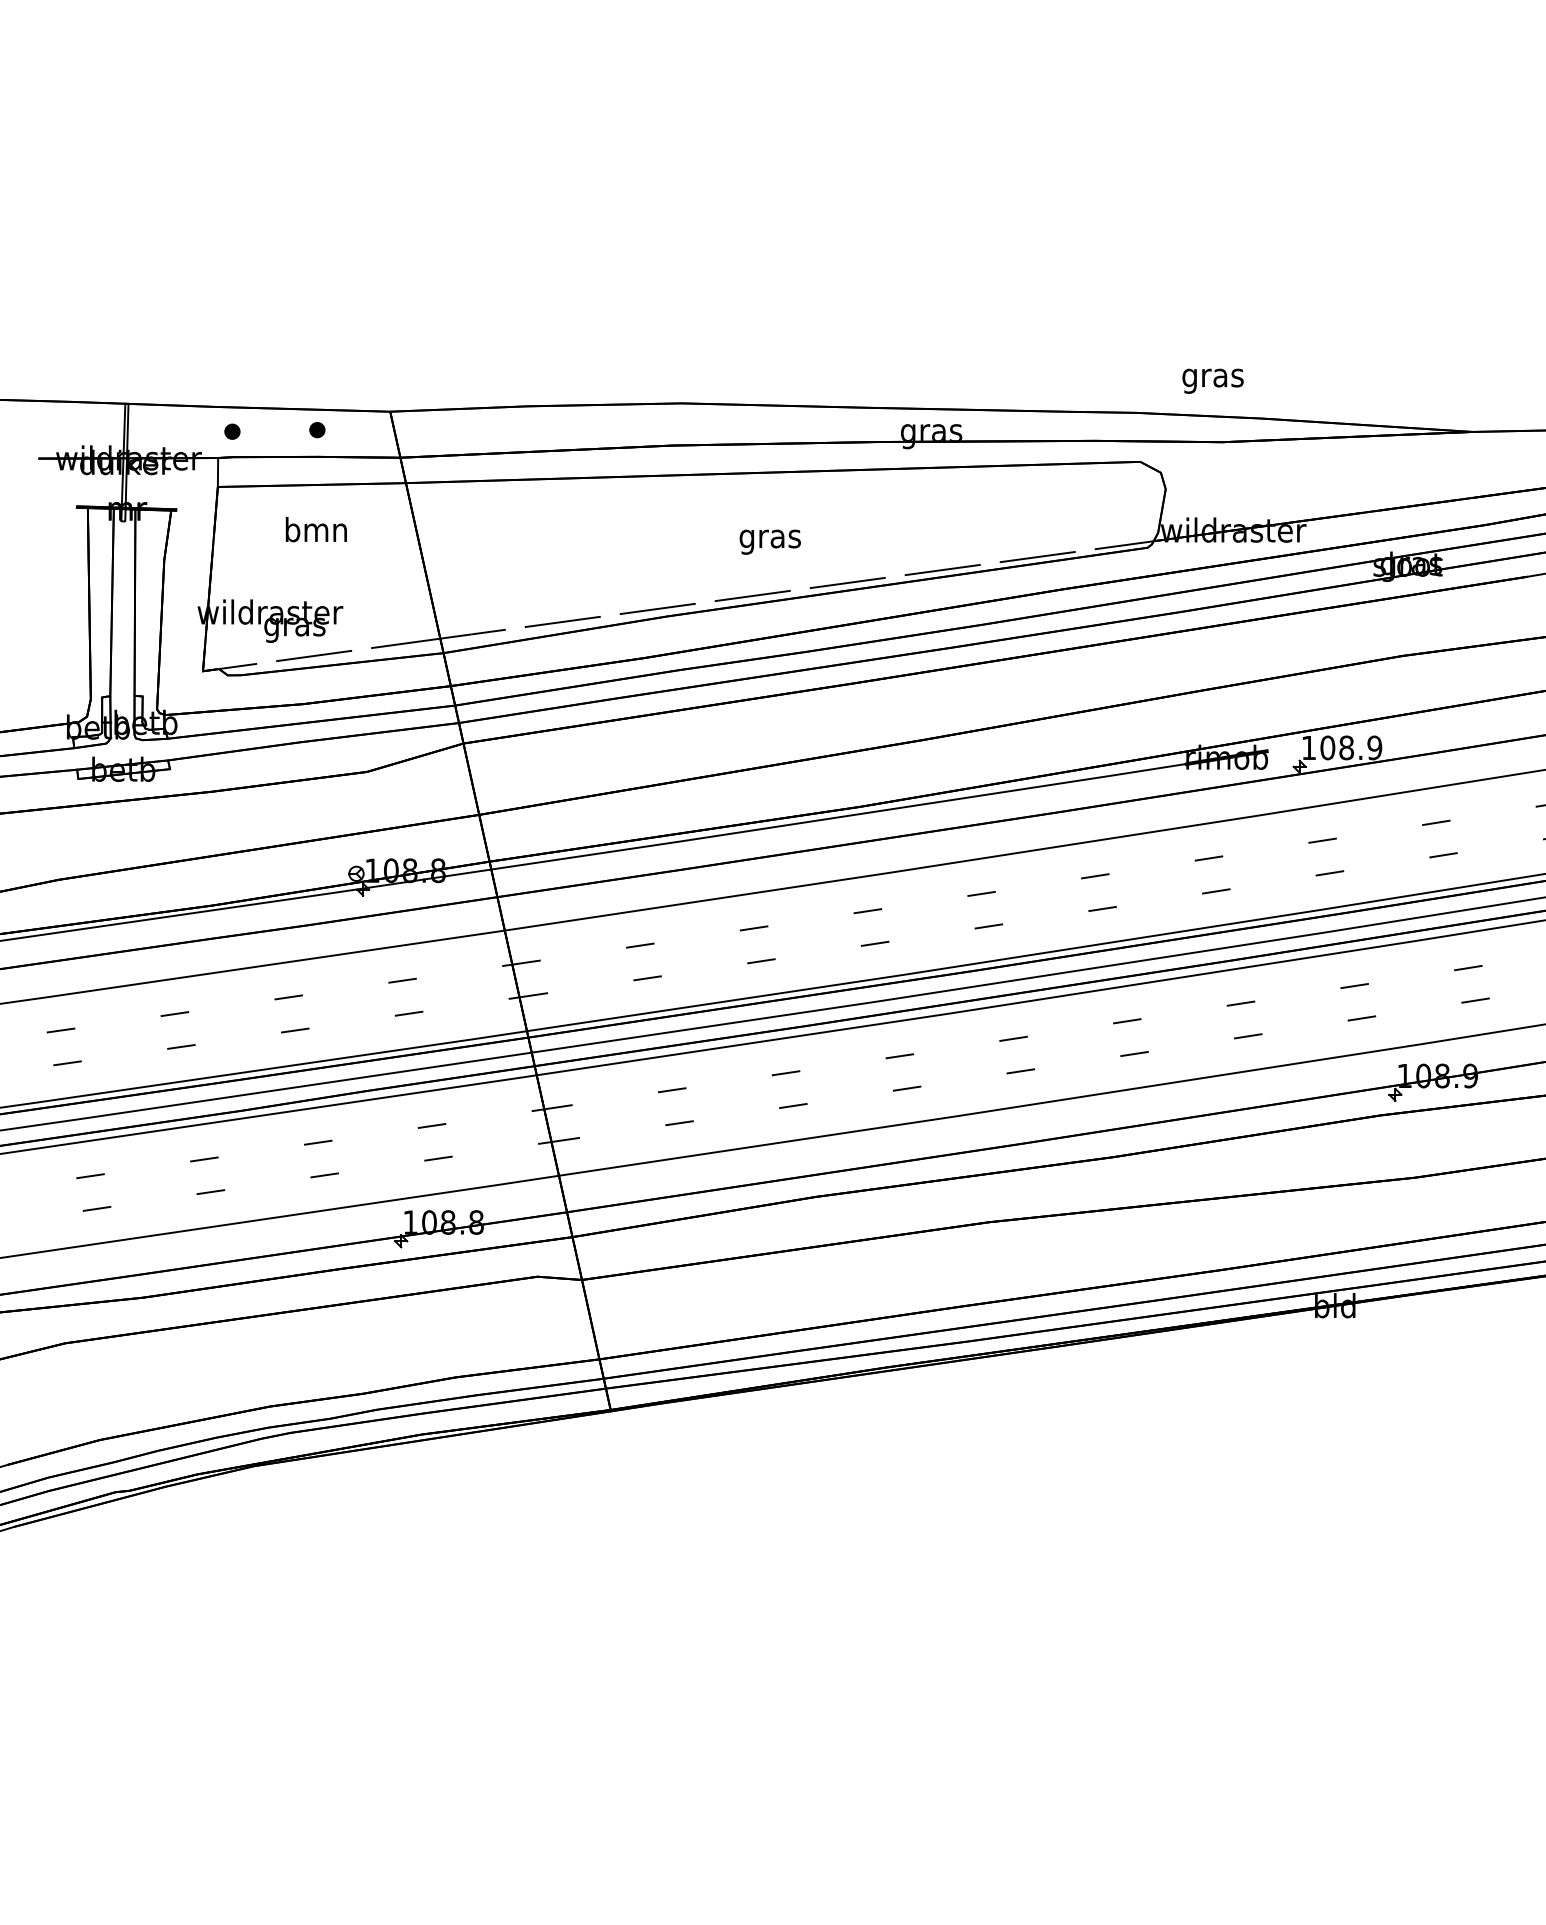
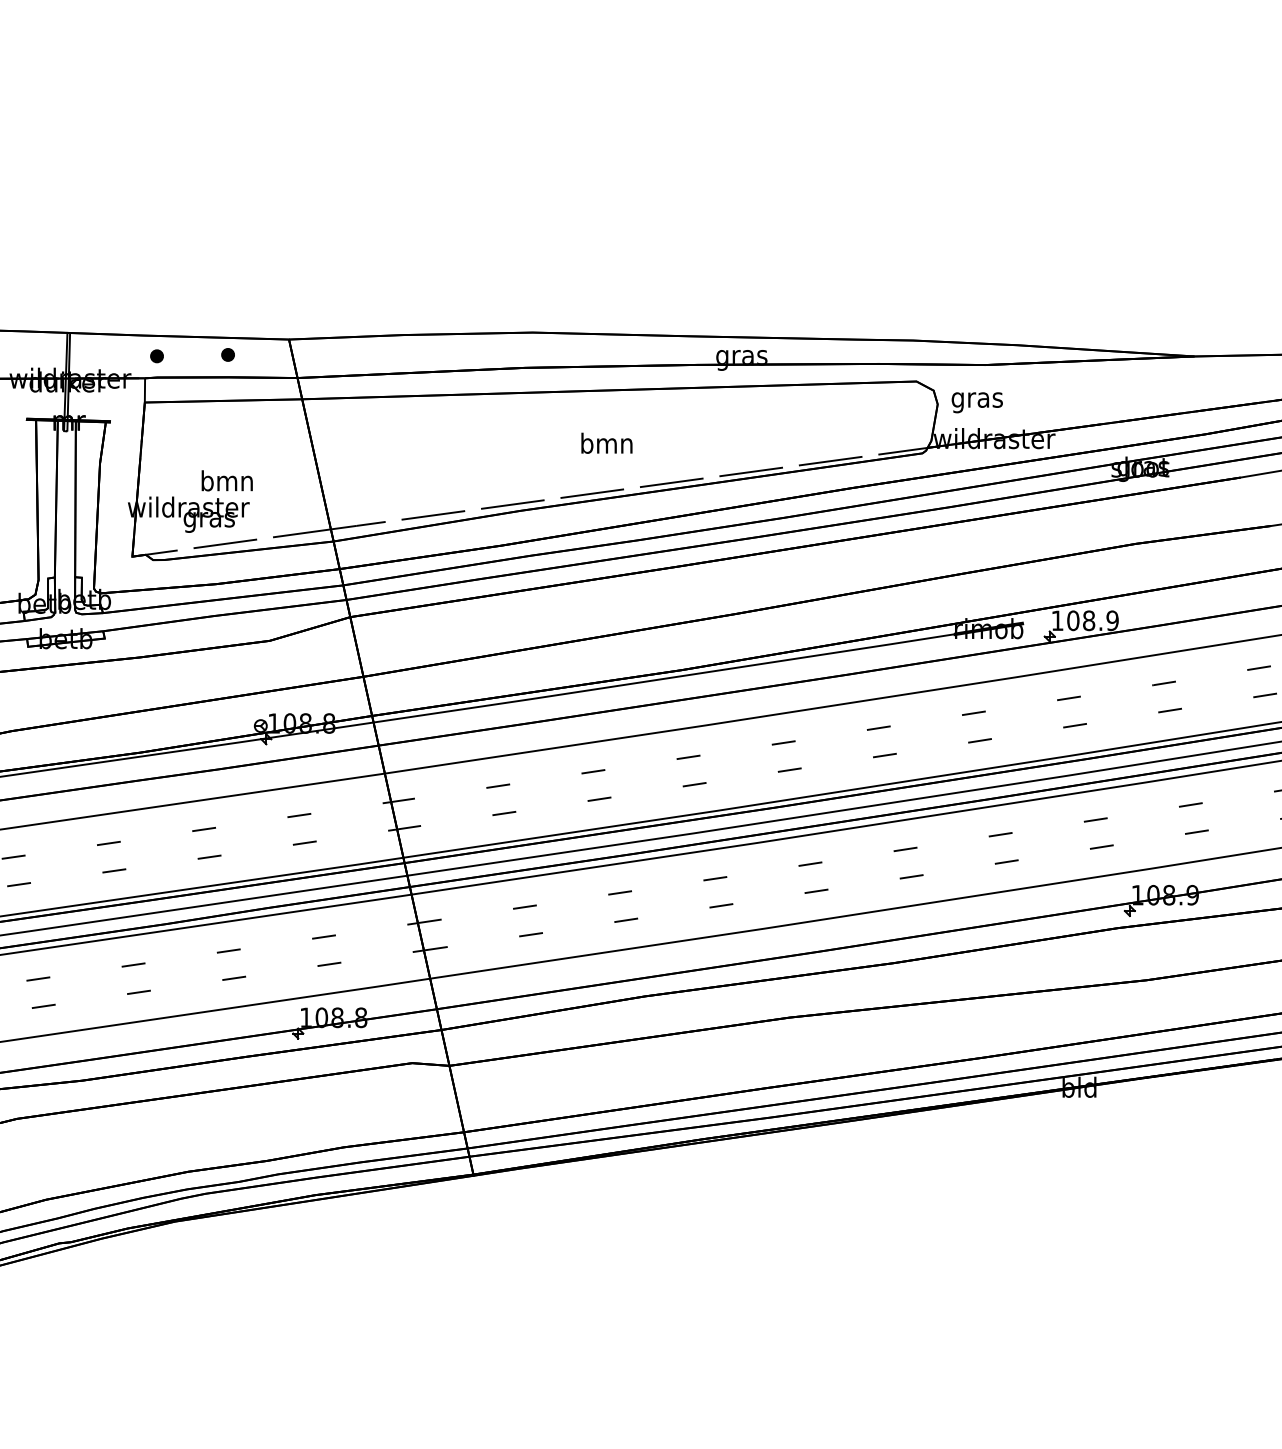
text: (1212, 380) -> (976, 402), moved
text: (315, 529) -> (226, 480), moved
text: (769, 538) -> (606, 445), gras -> bmn

